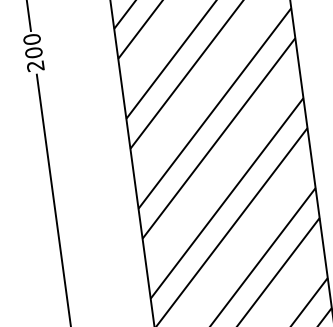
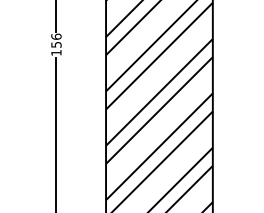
text: (33, 52) -> (56, 44), 200 -> 156

